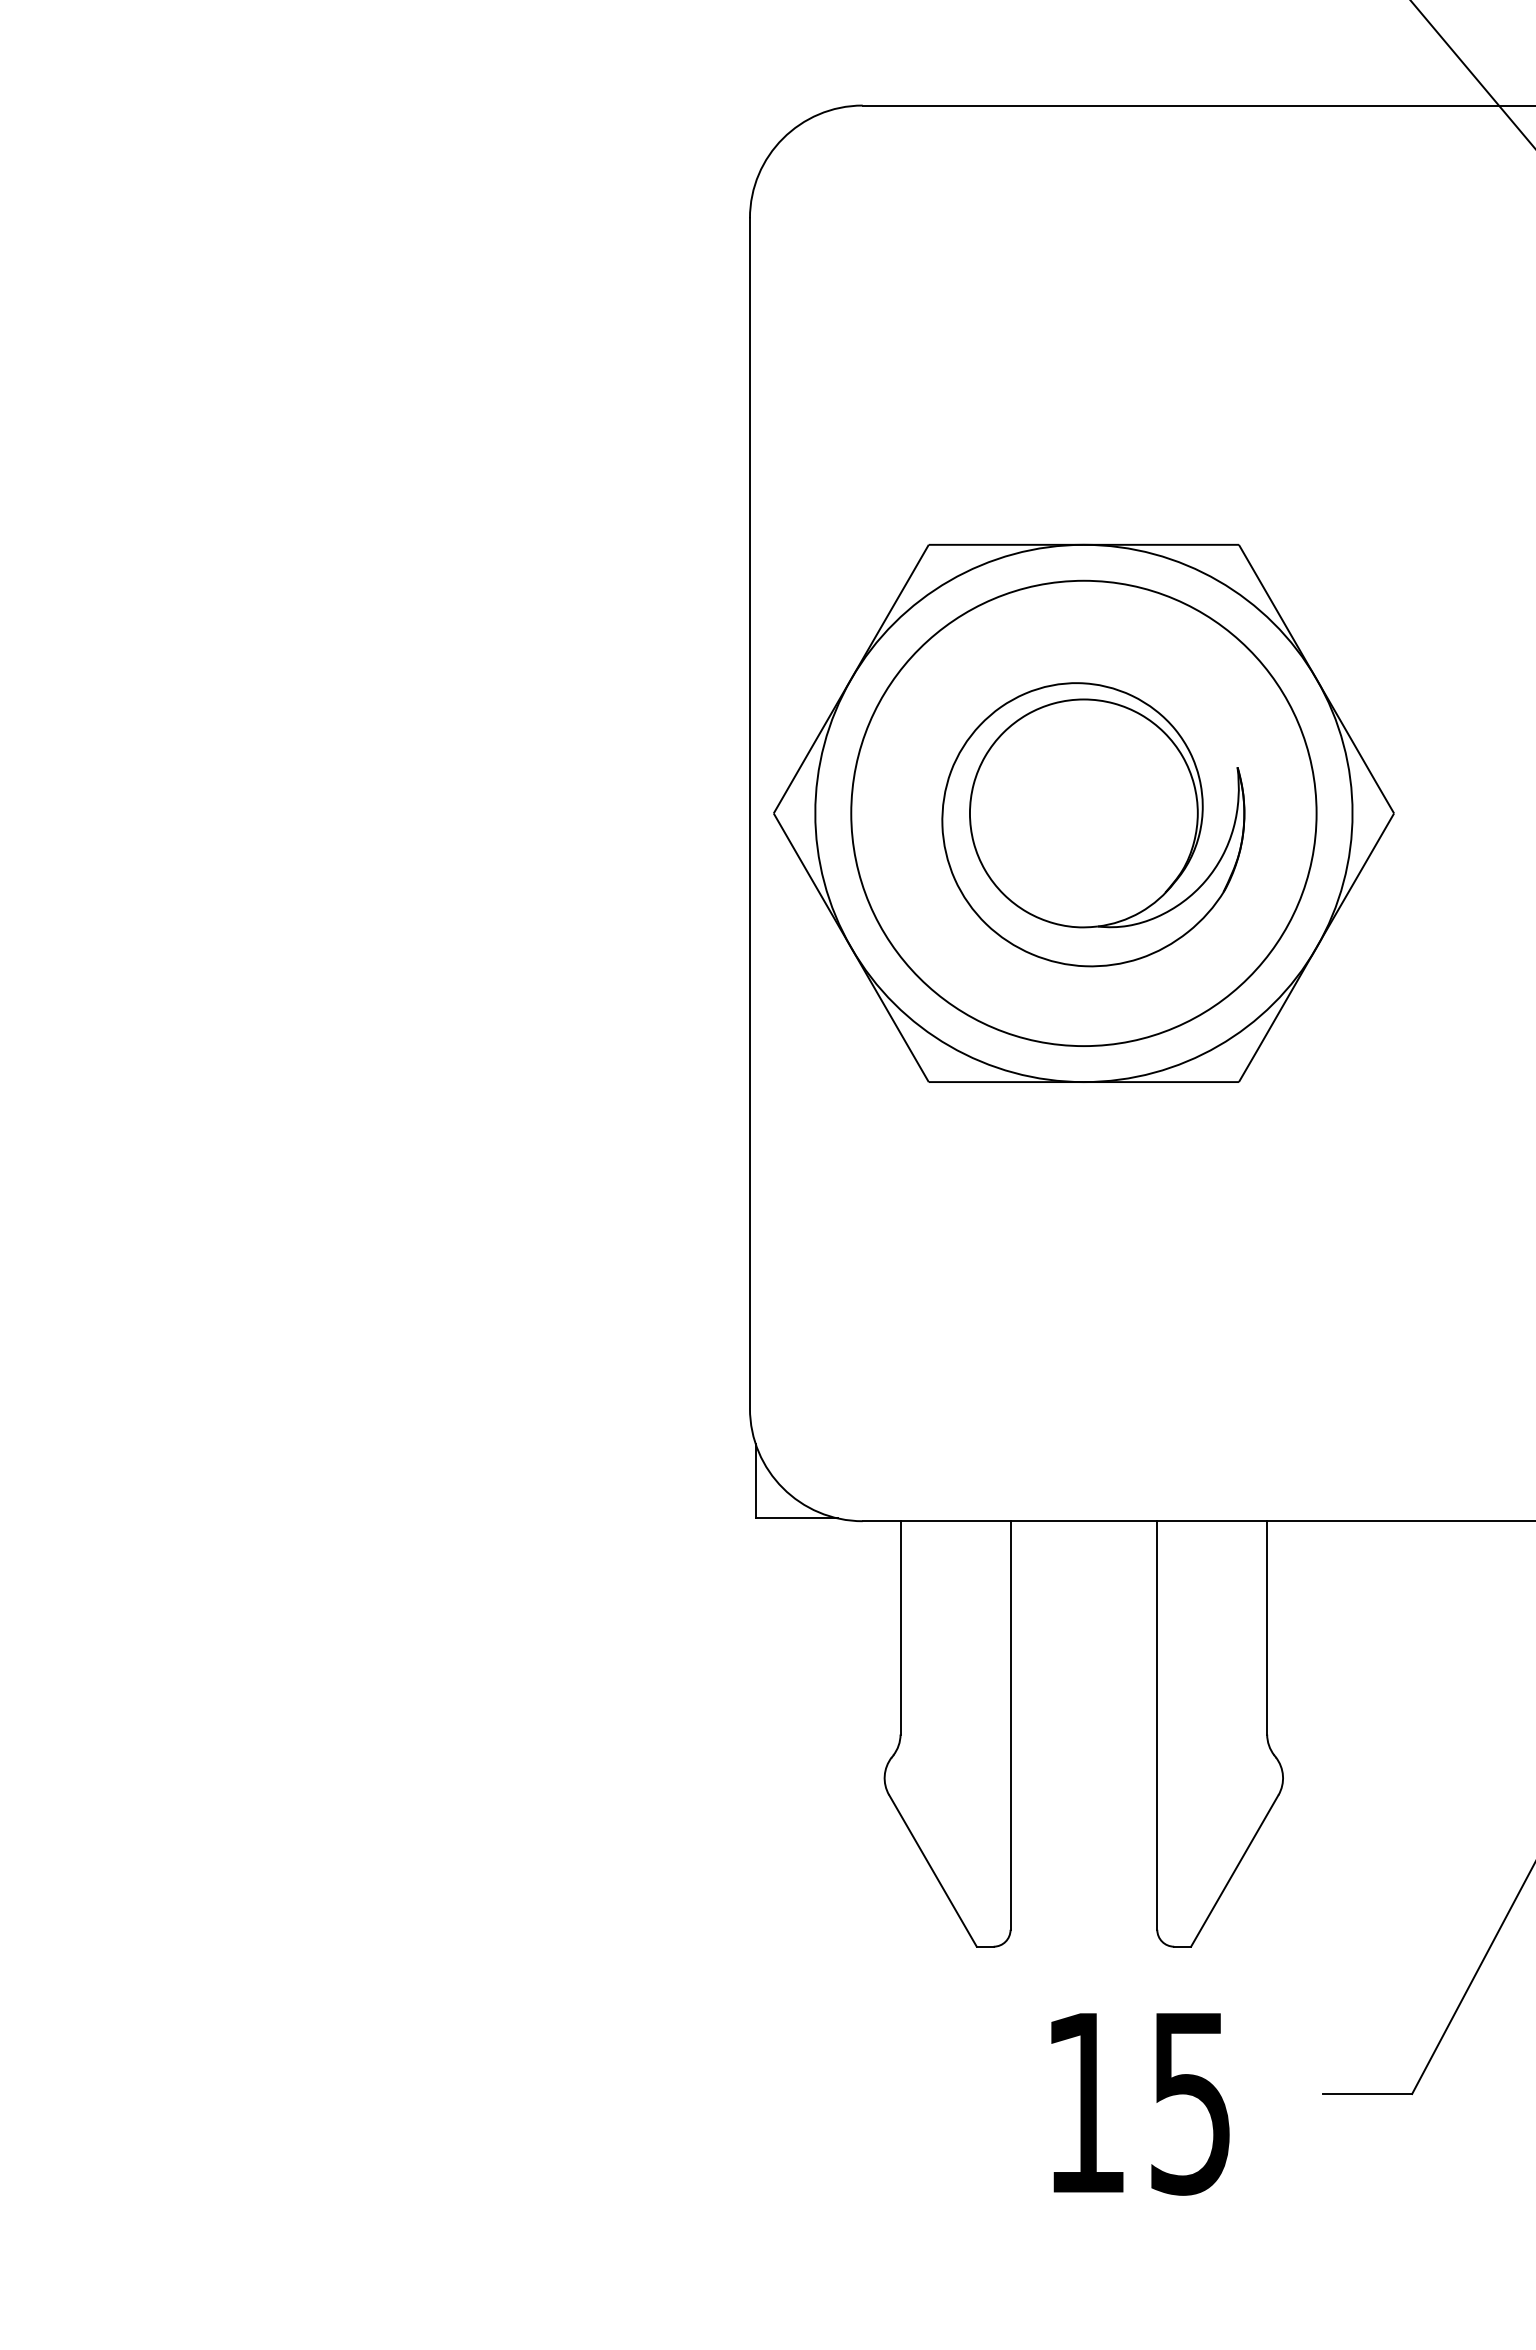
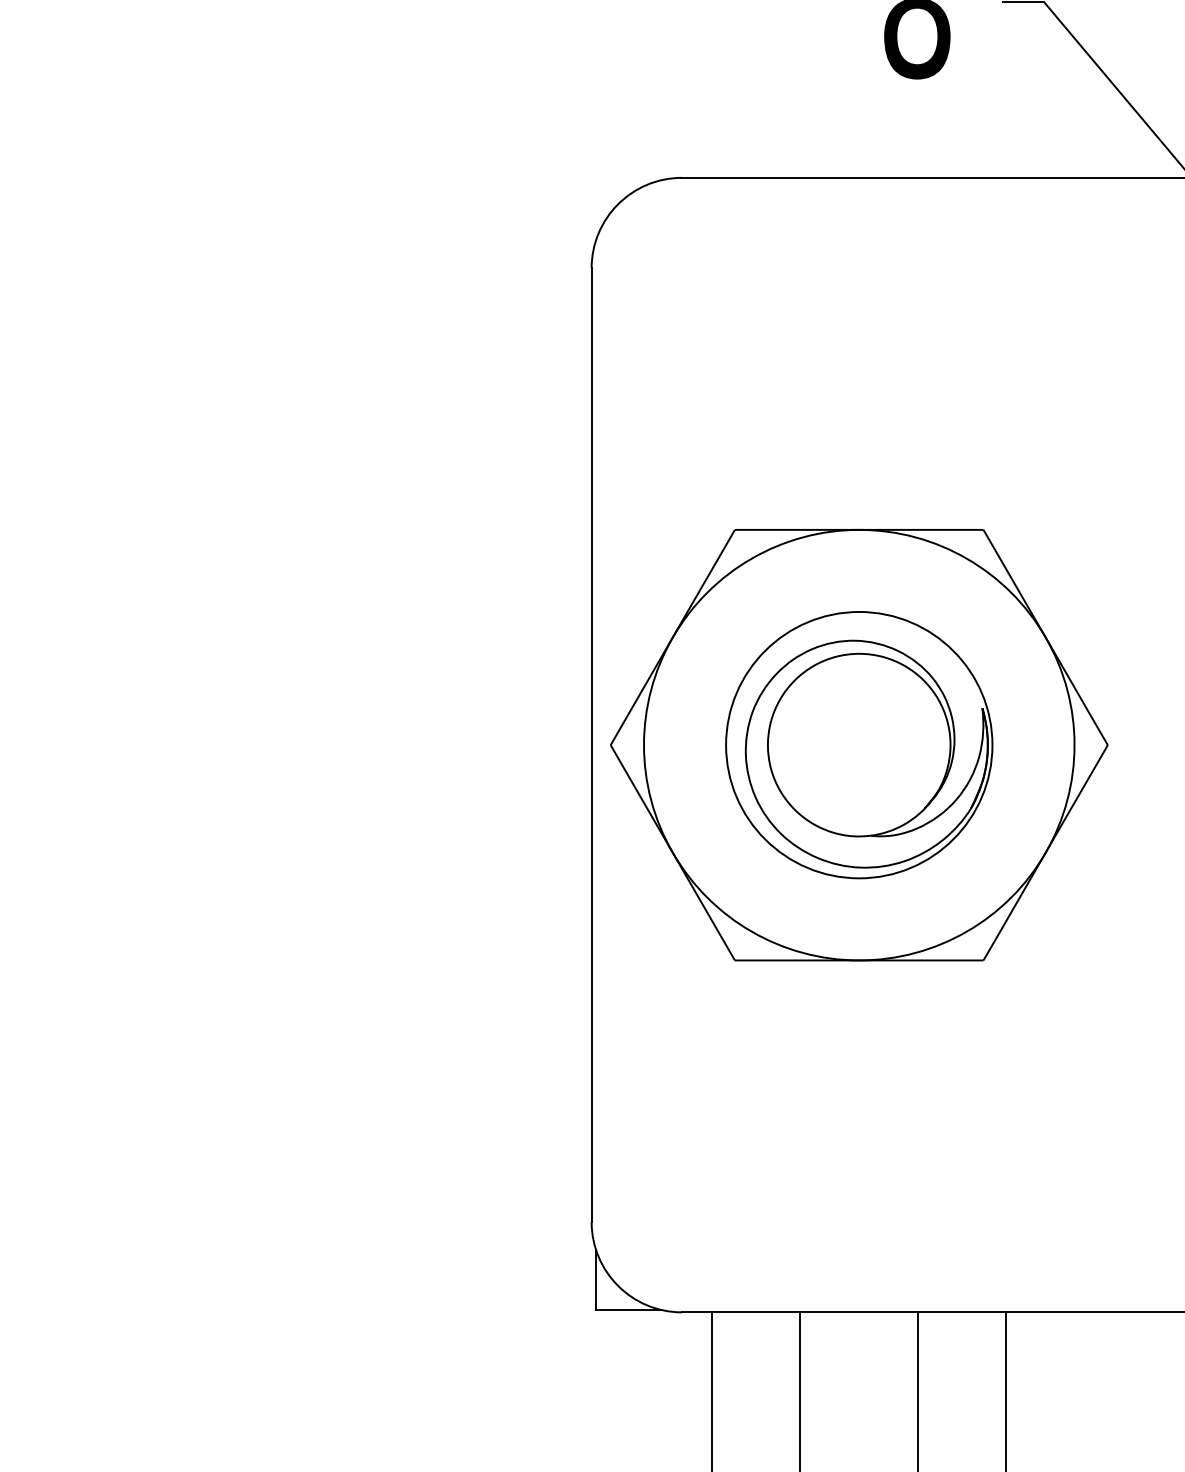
circle: (1083, 813) -> (858, 745), size x0.71

